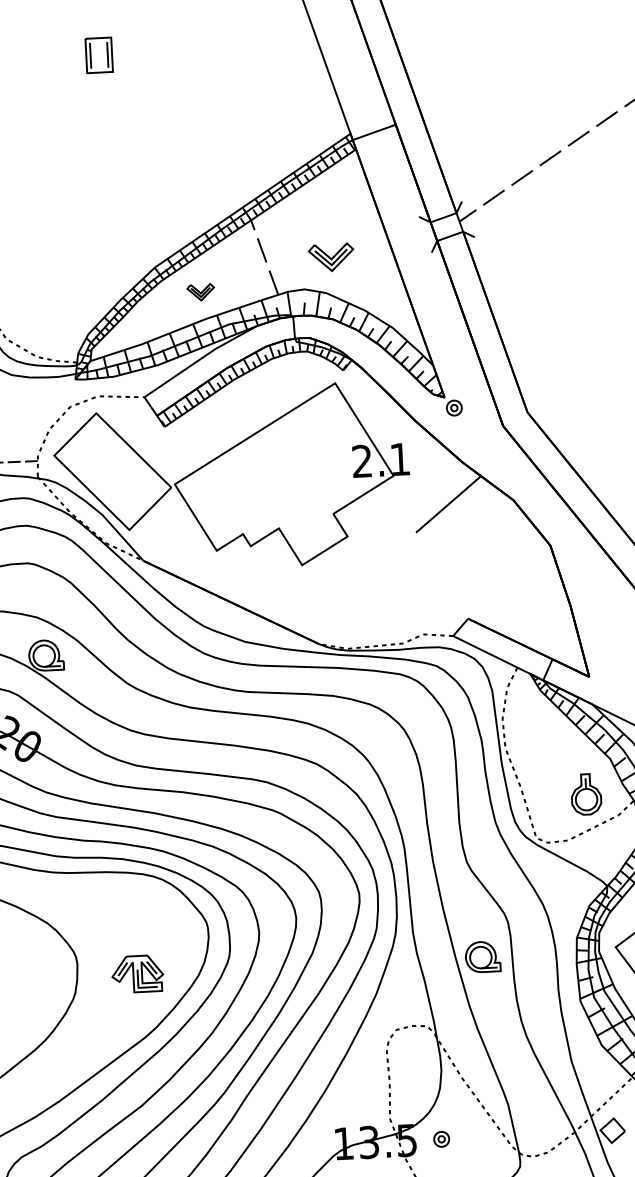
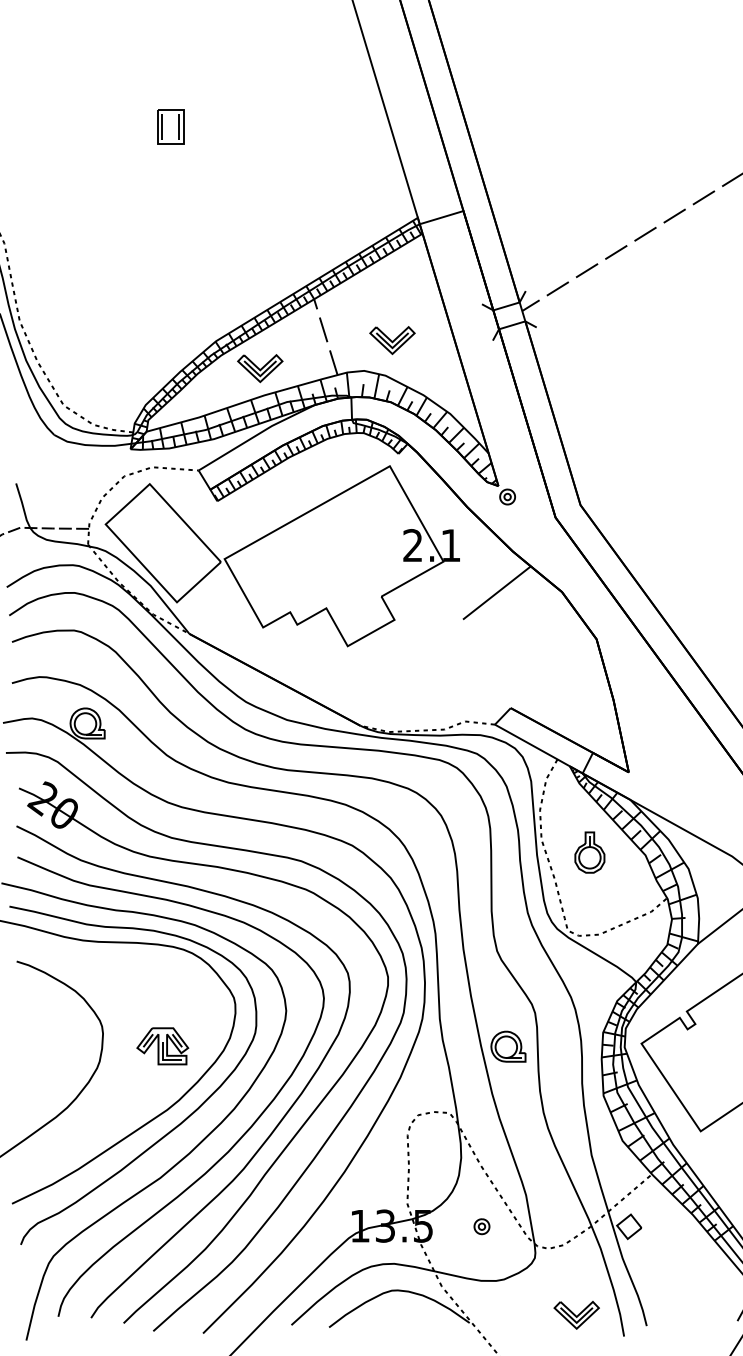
part: (201, 292) -> (260, 368), size x1.67
part: (585, 794) -> (589, 852), moved
part: (441, 1139) -> (481, 1226), moved

